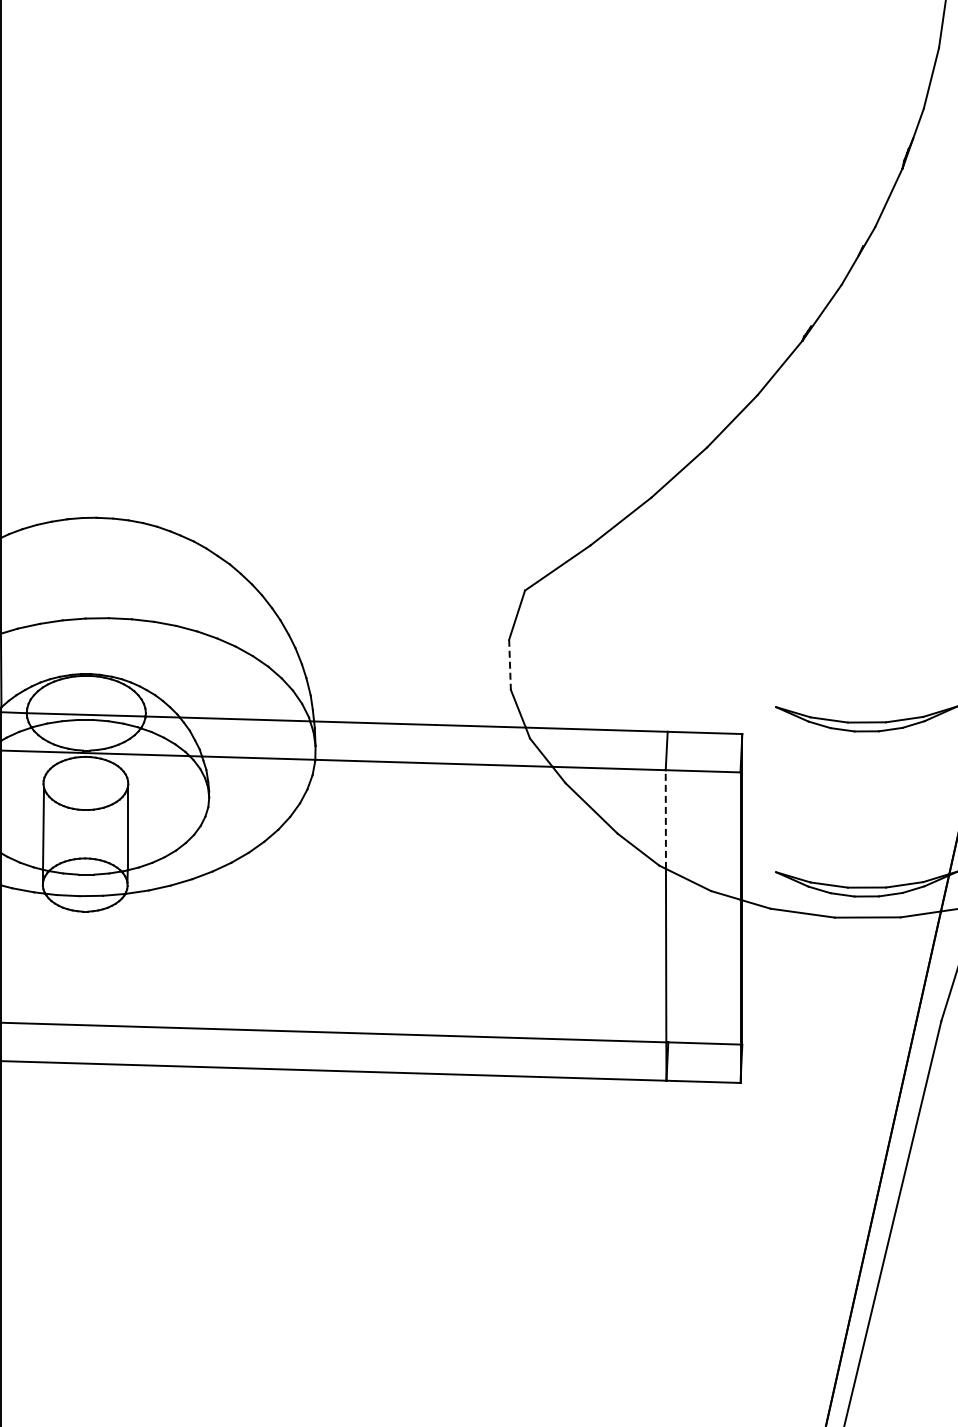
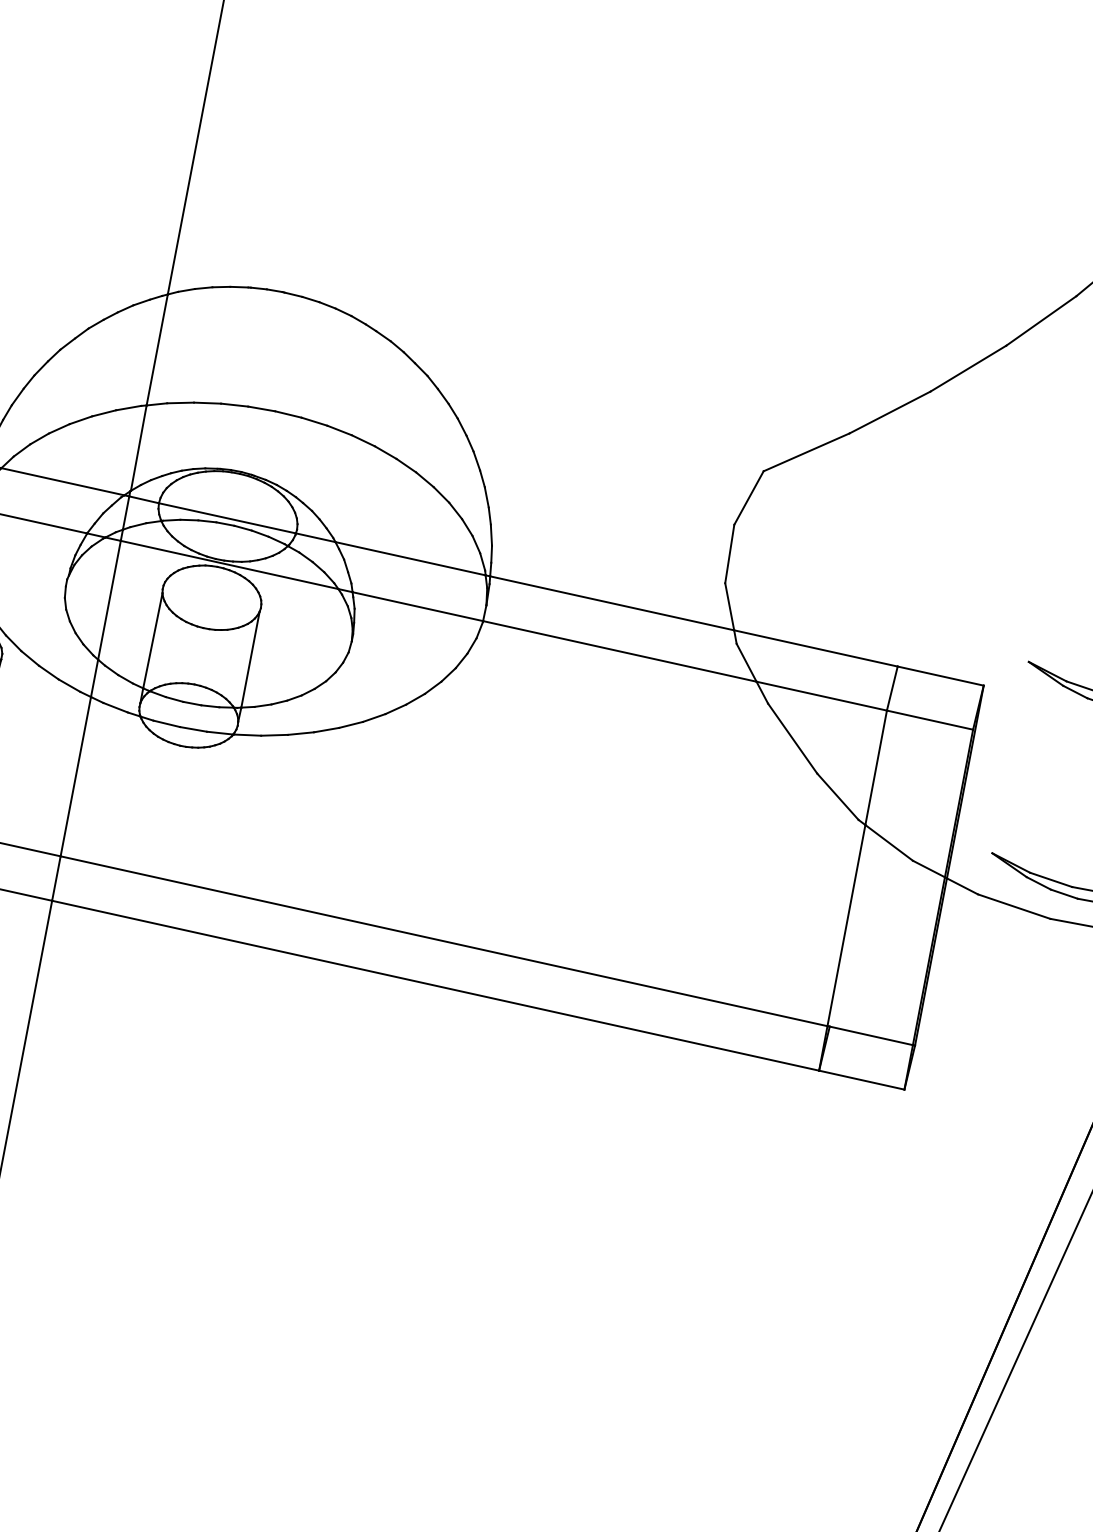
line: (510, 665) -> (730, 554), dashed -> solid
line: (665, 819) -> (875, 767), dashed -> solid

